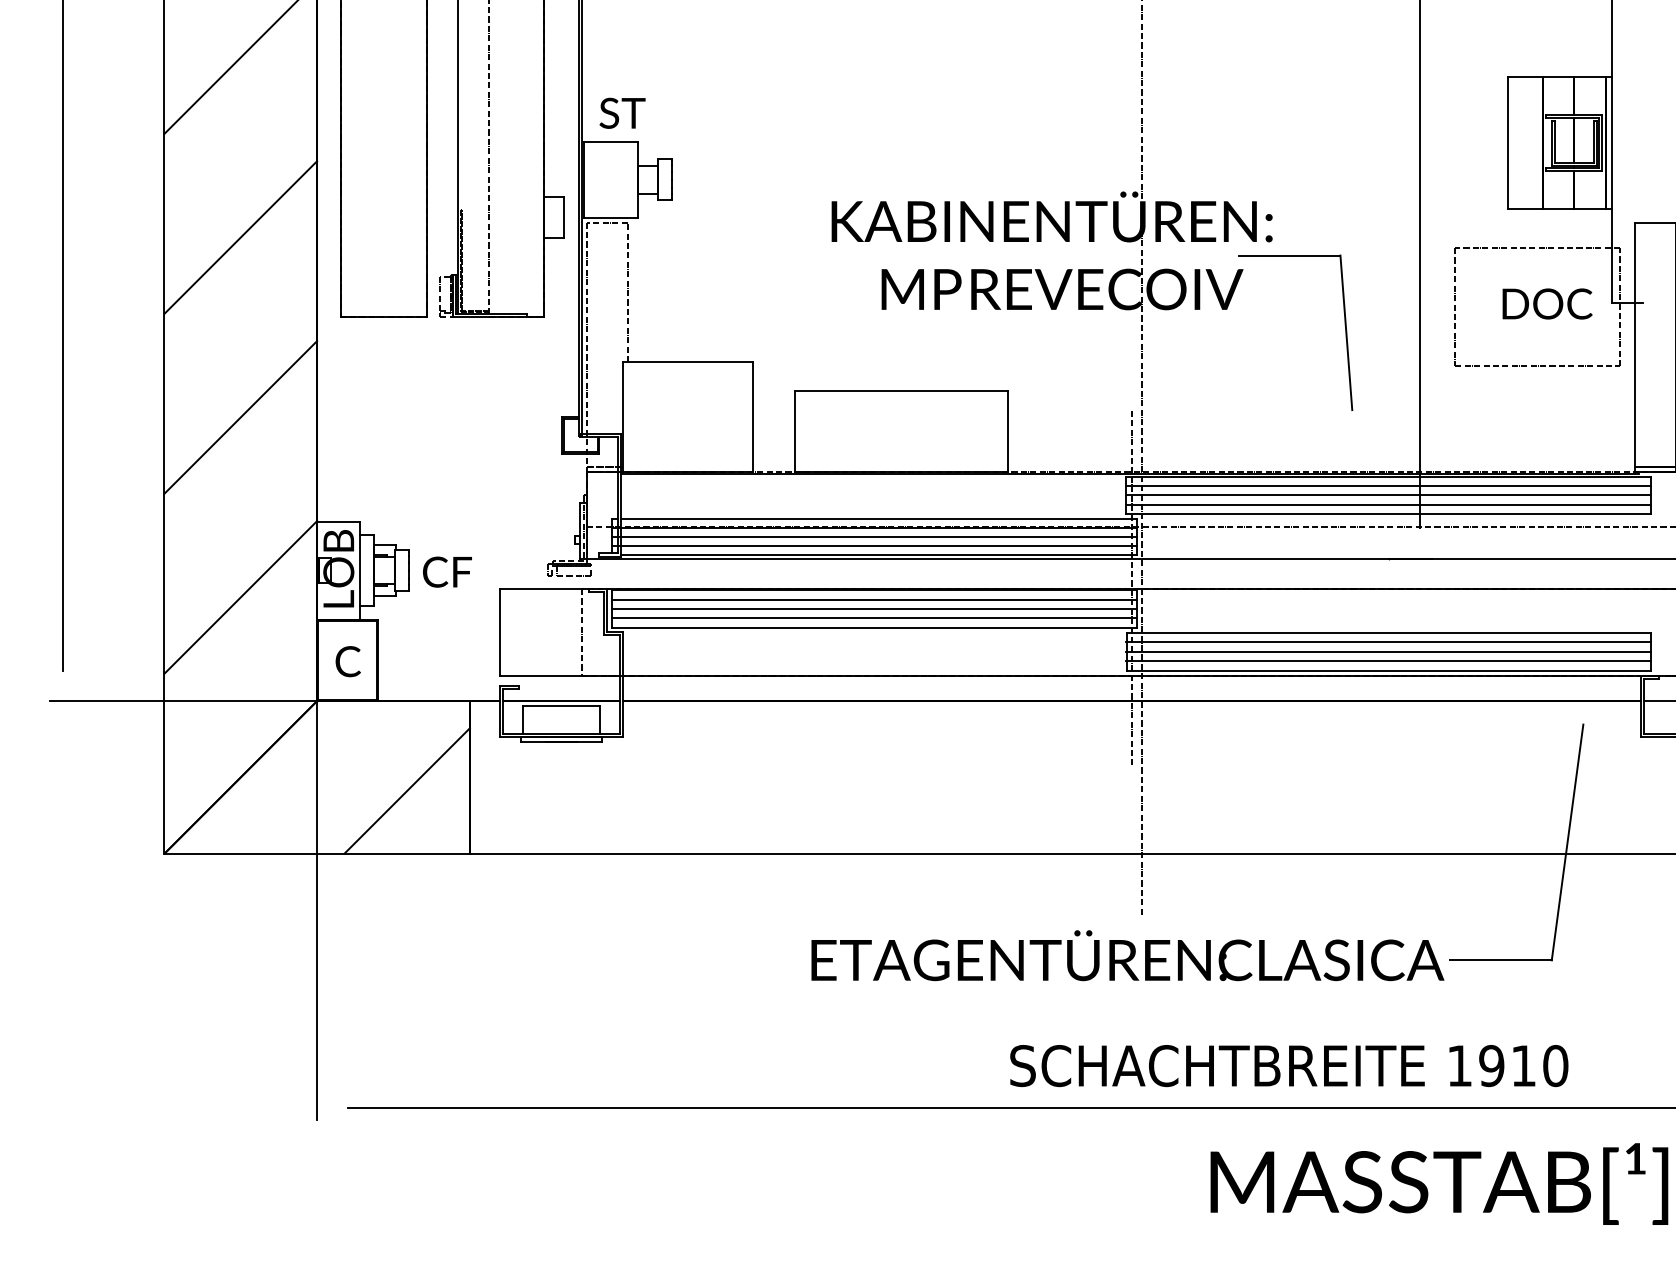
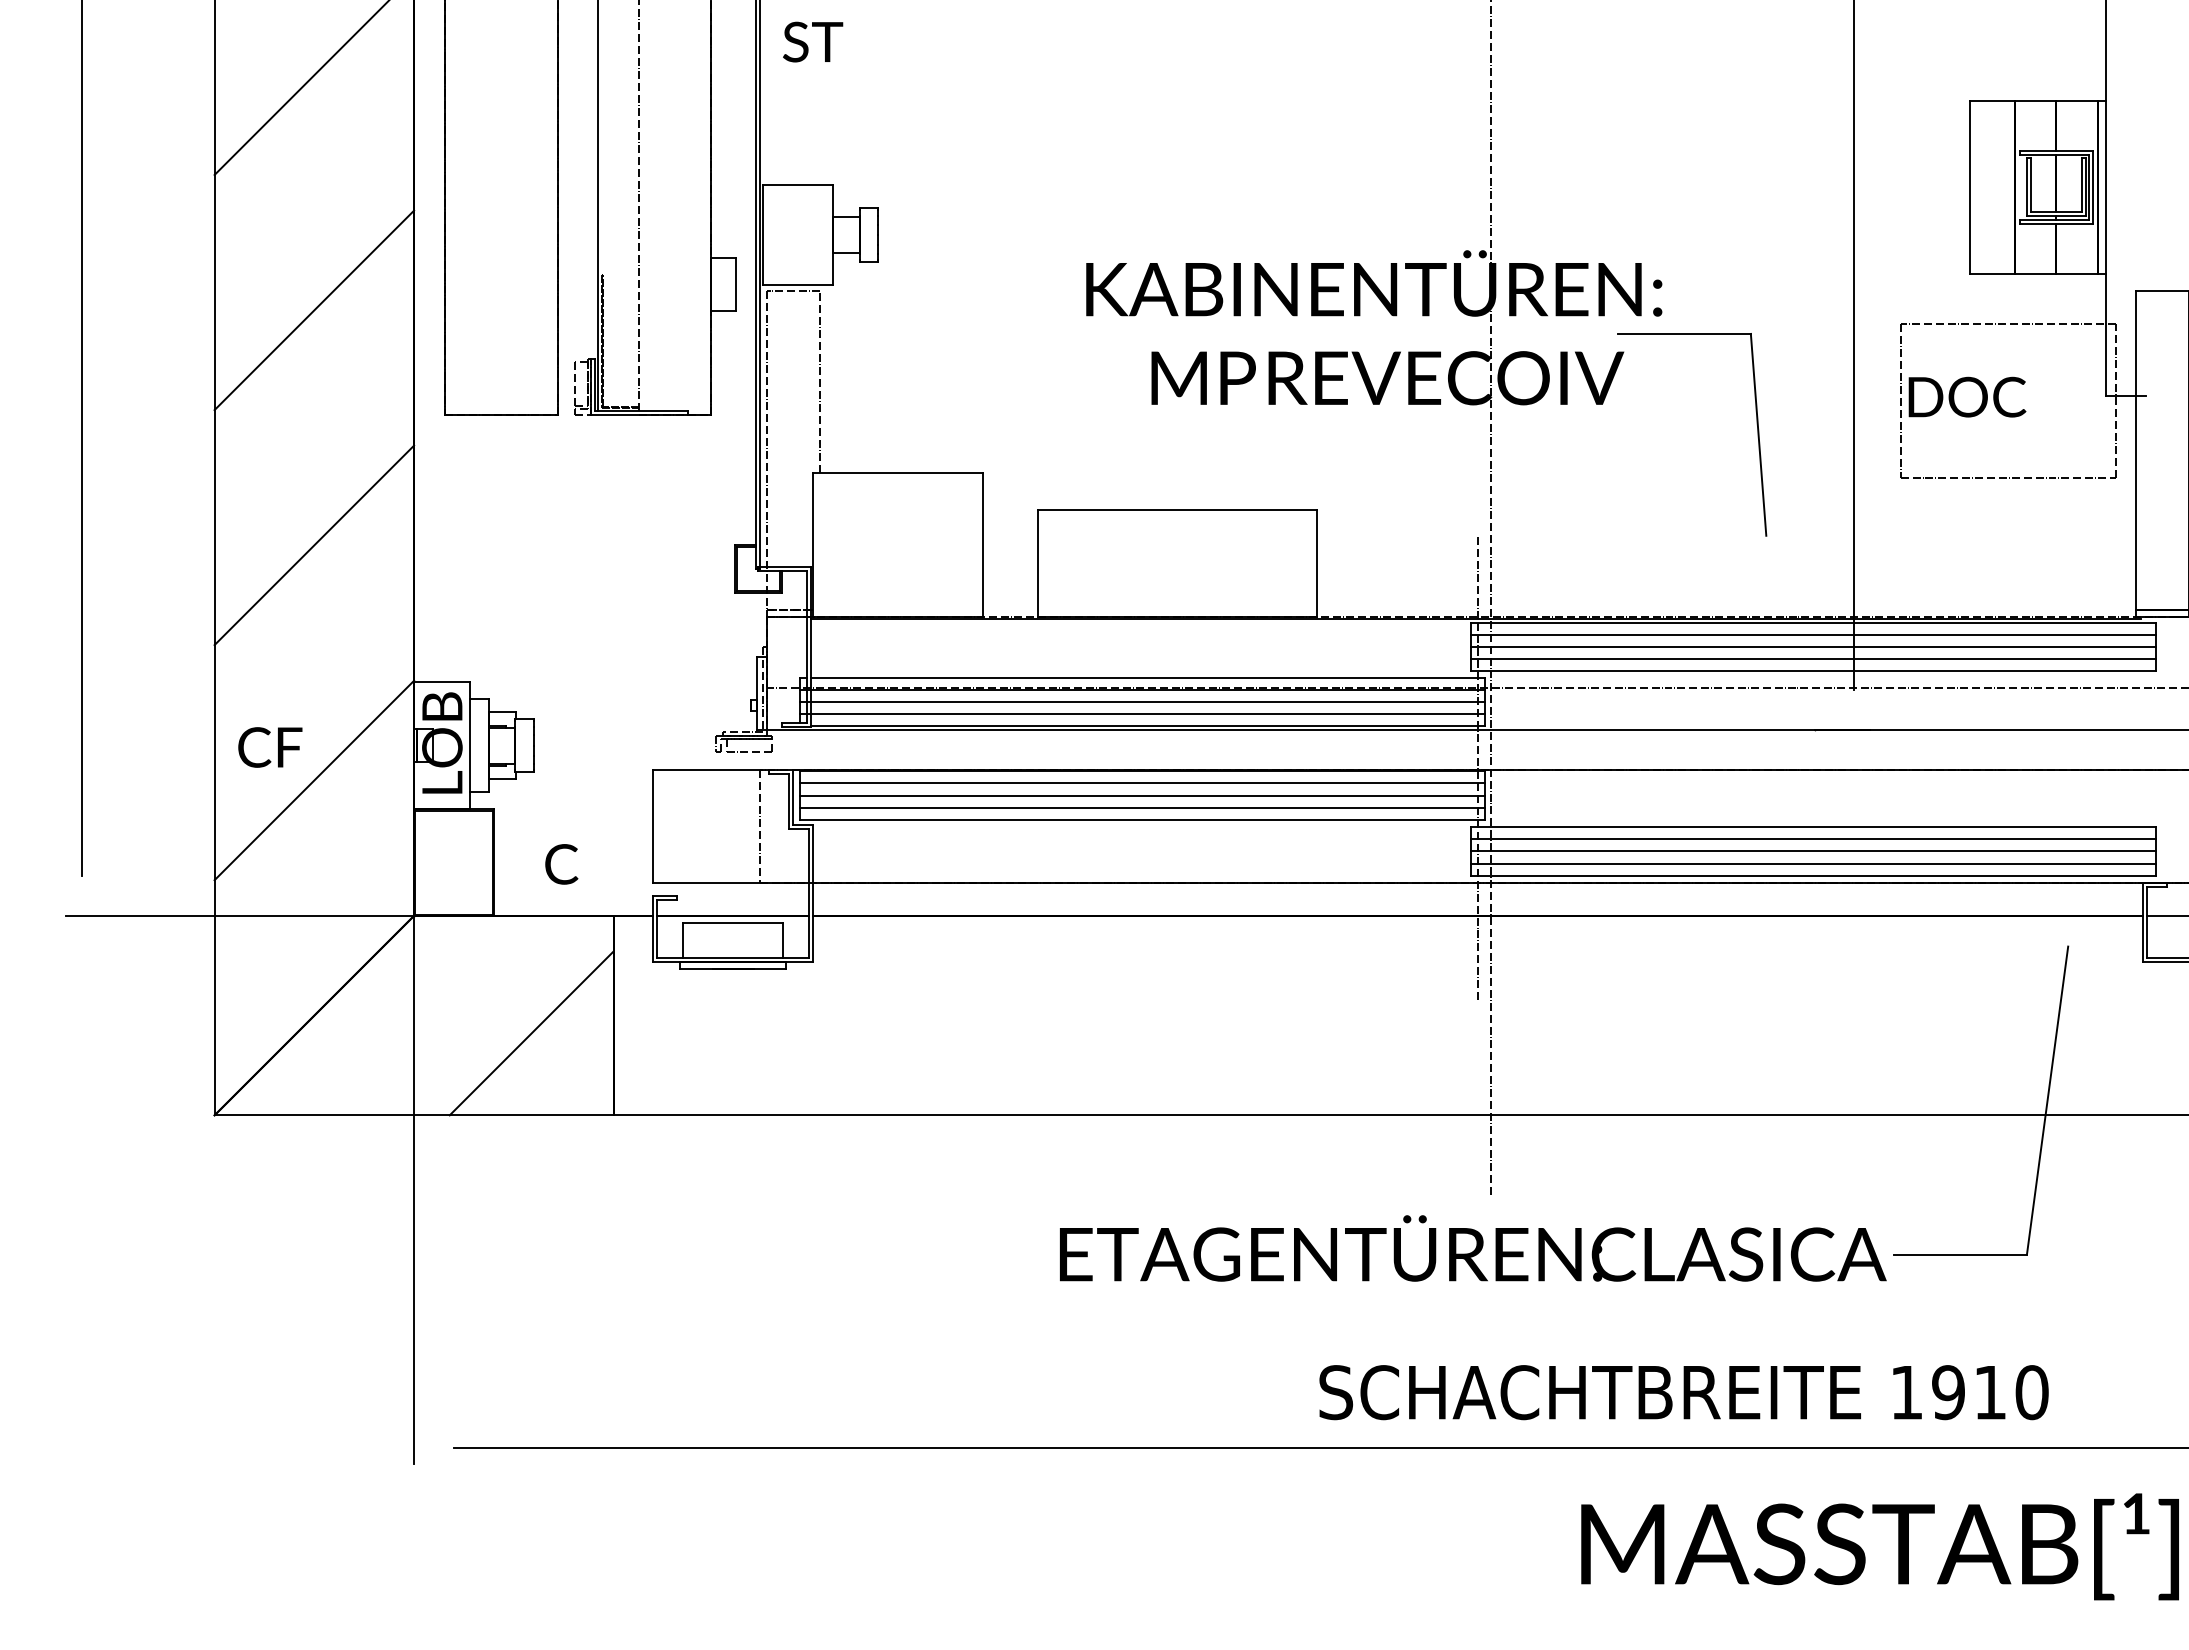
text: (622, 112) -> (813, 41), moved
text: (1547, 303) -> (1967, 396), moved
text: (447, 572) -> (270, 747), moved
text: (348, 661) -> (561, 864), moved

